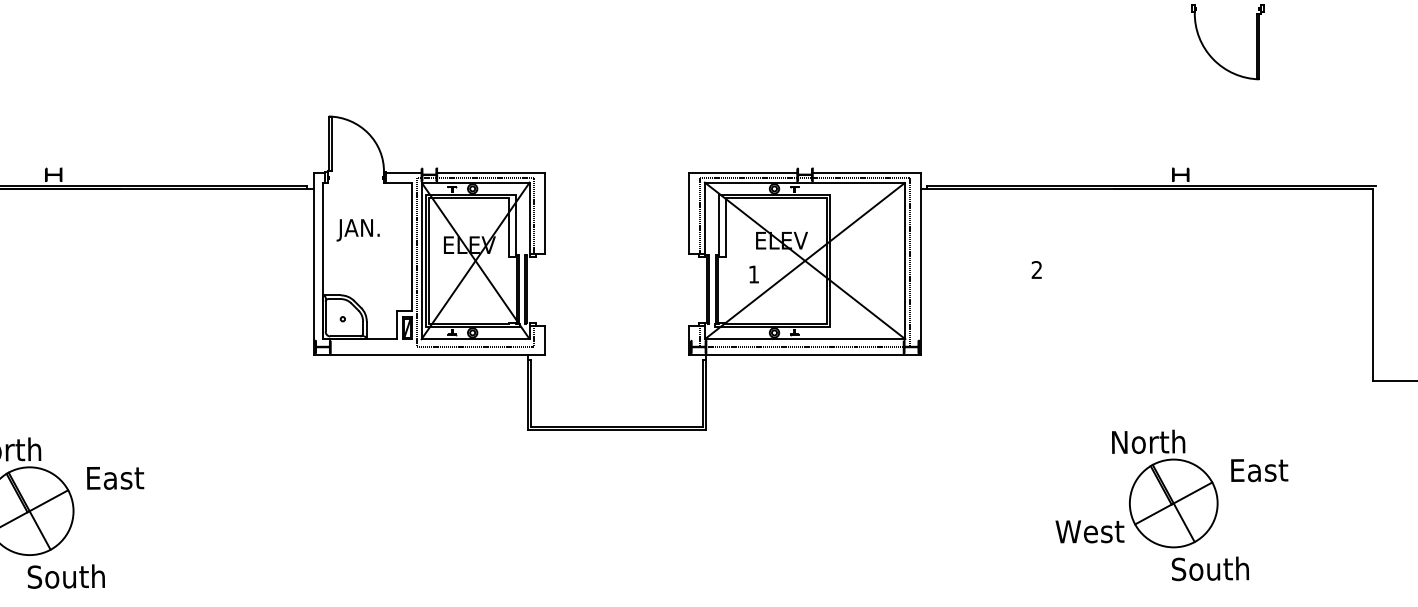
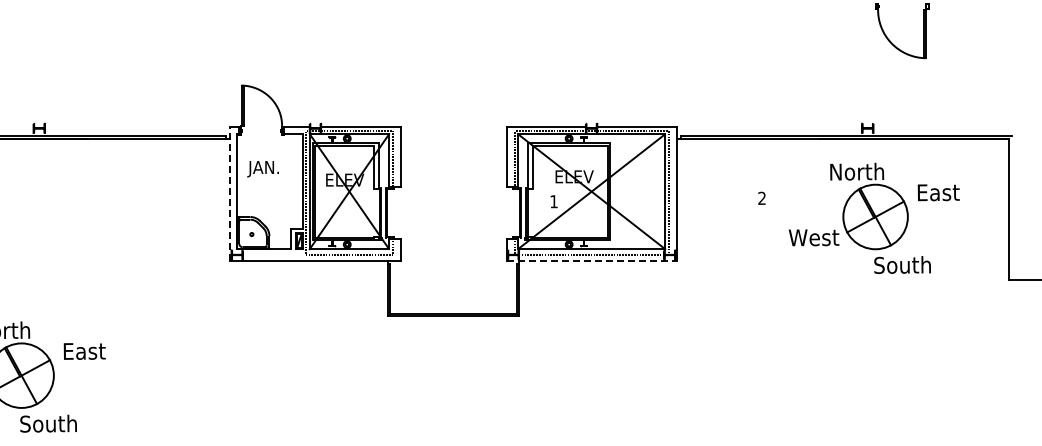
line: (313, 264) -> (230, 194), solid -> dashed
line: (806, 354) -> (592, 260), solid -> dashed
part: (1170, 504) -> (873, 217), moved

